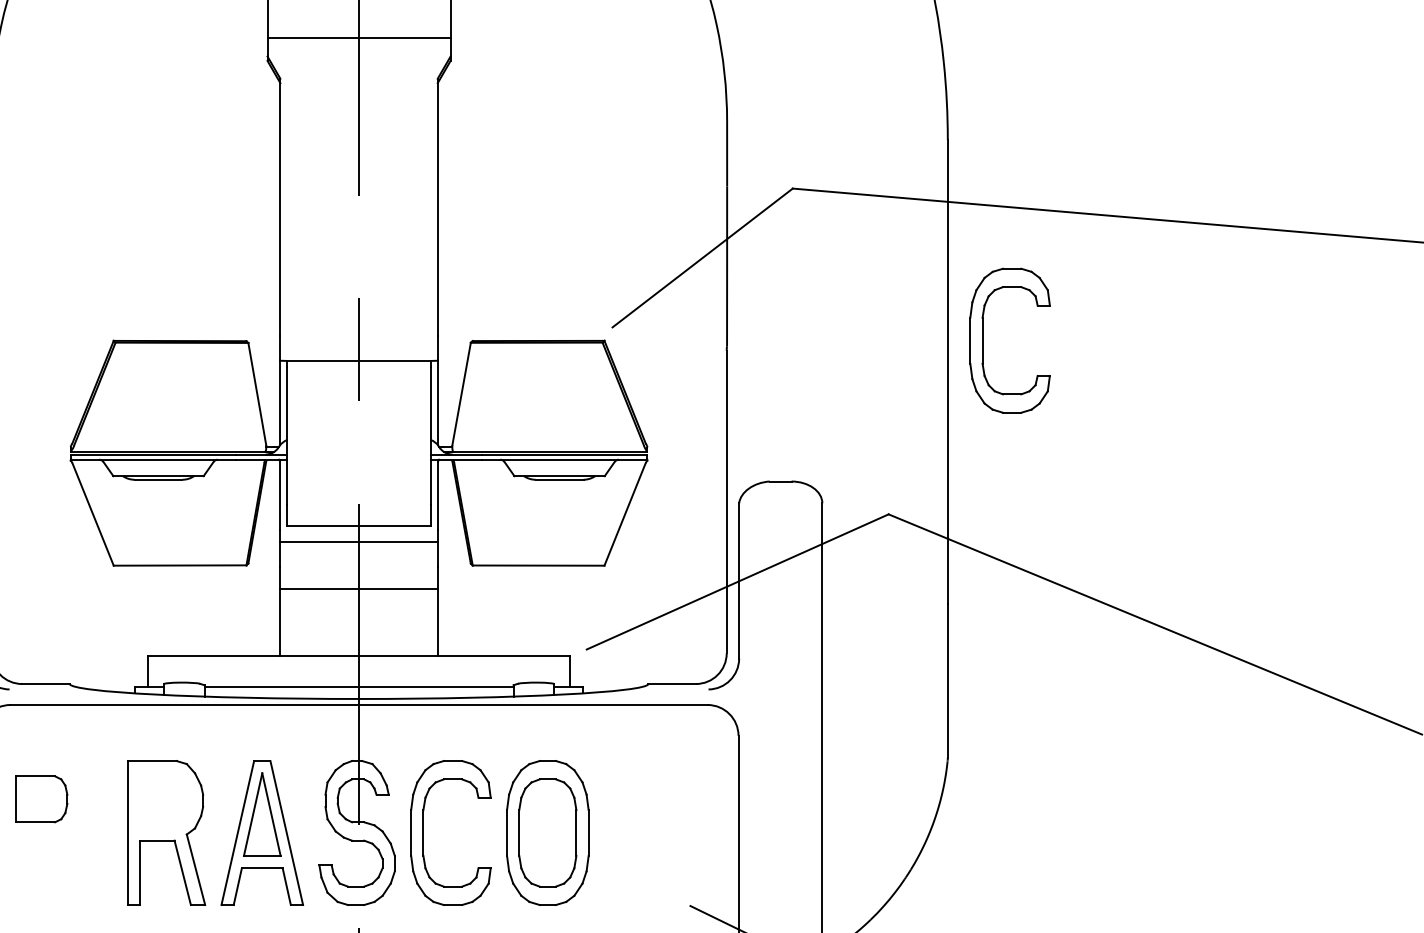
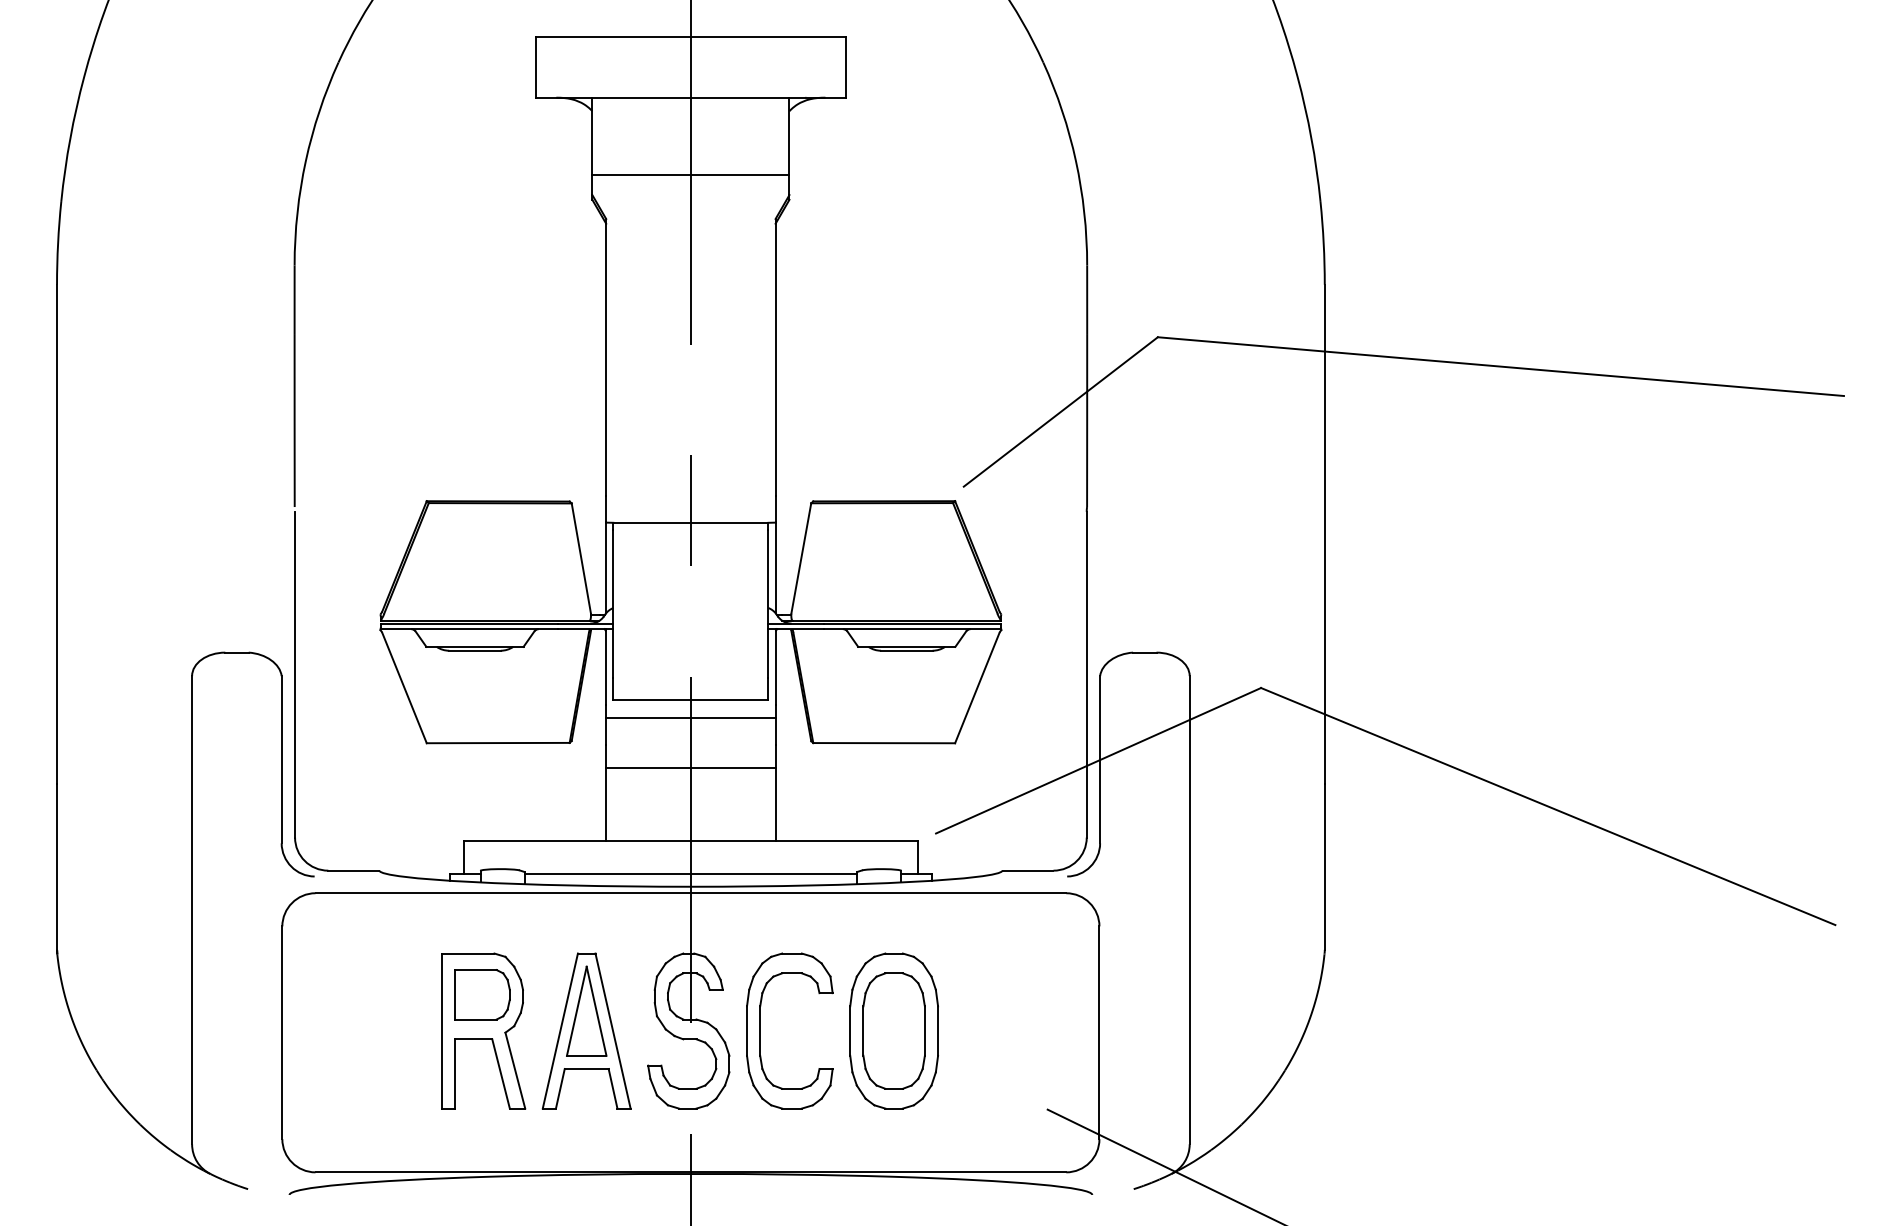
part: (982, 340) -> (1362, 500), removed
part: (41, 799) -> (482, 994), moved

